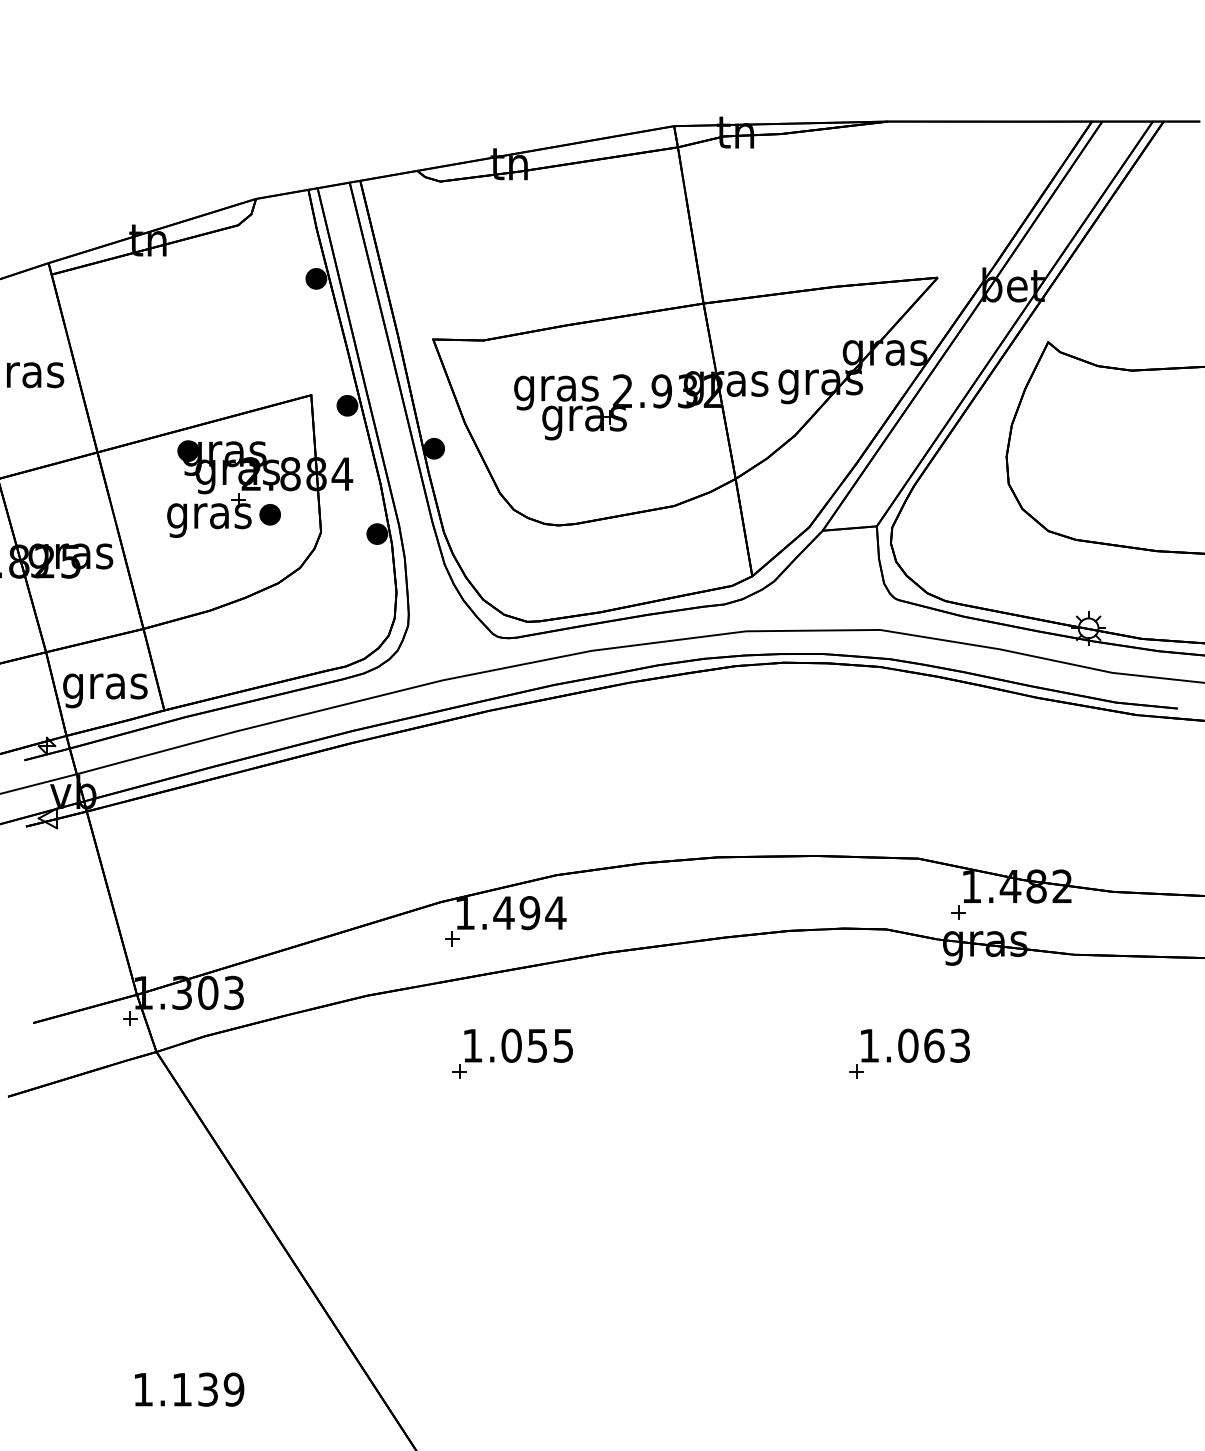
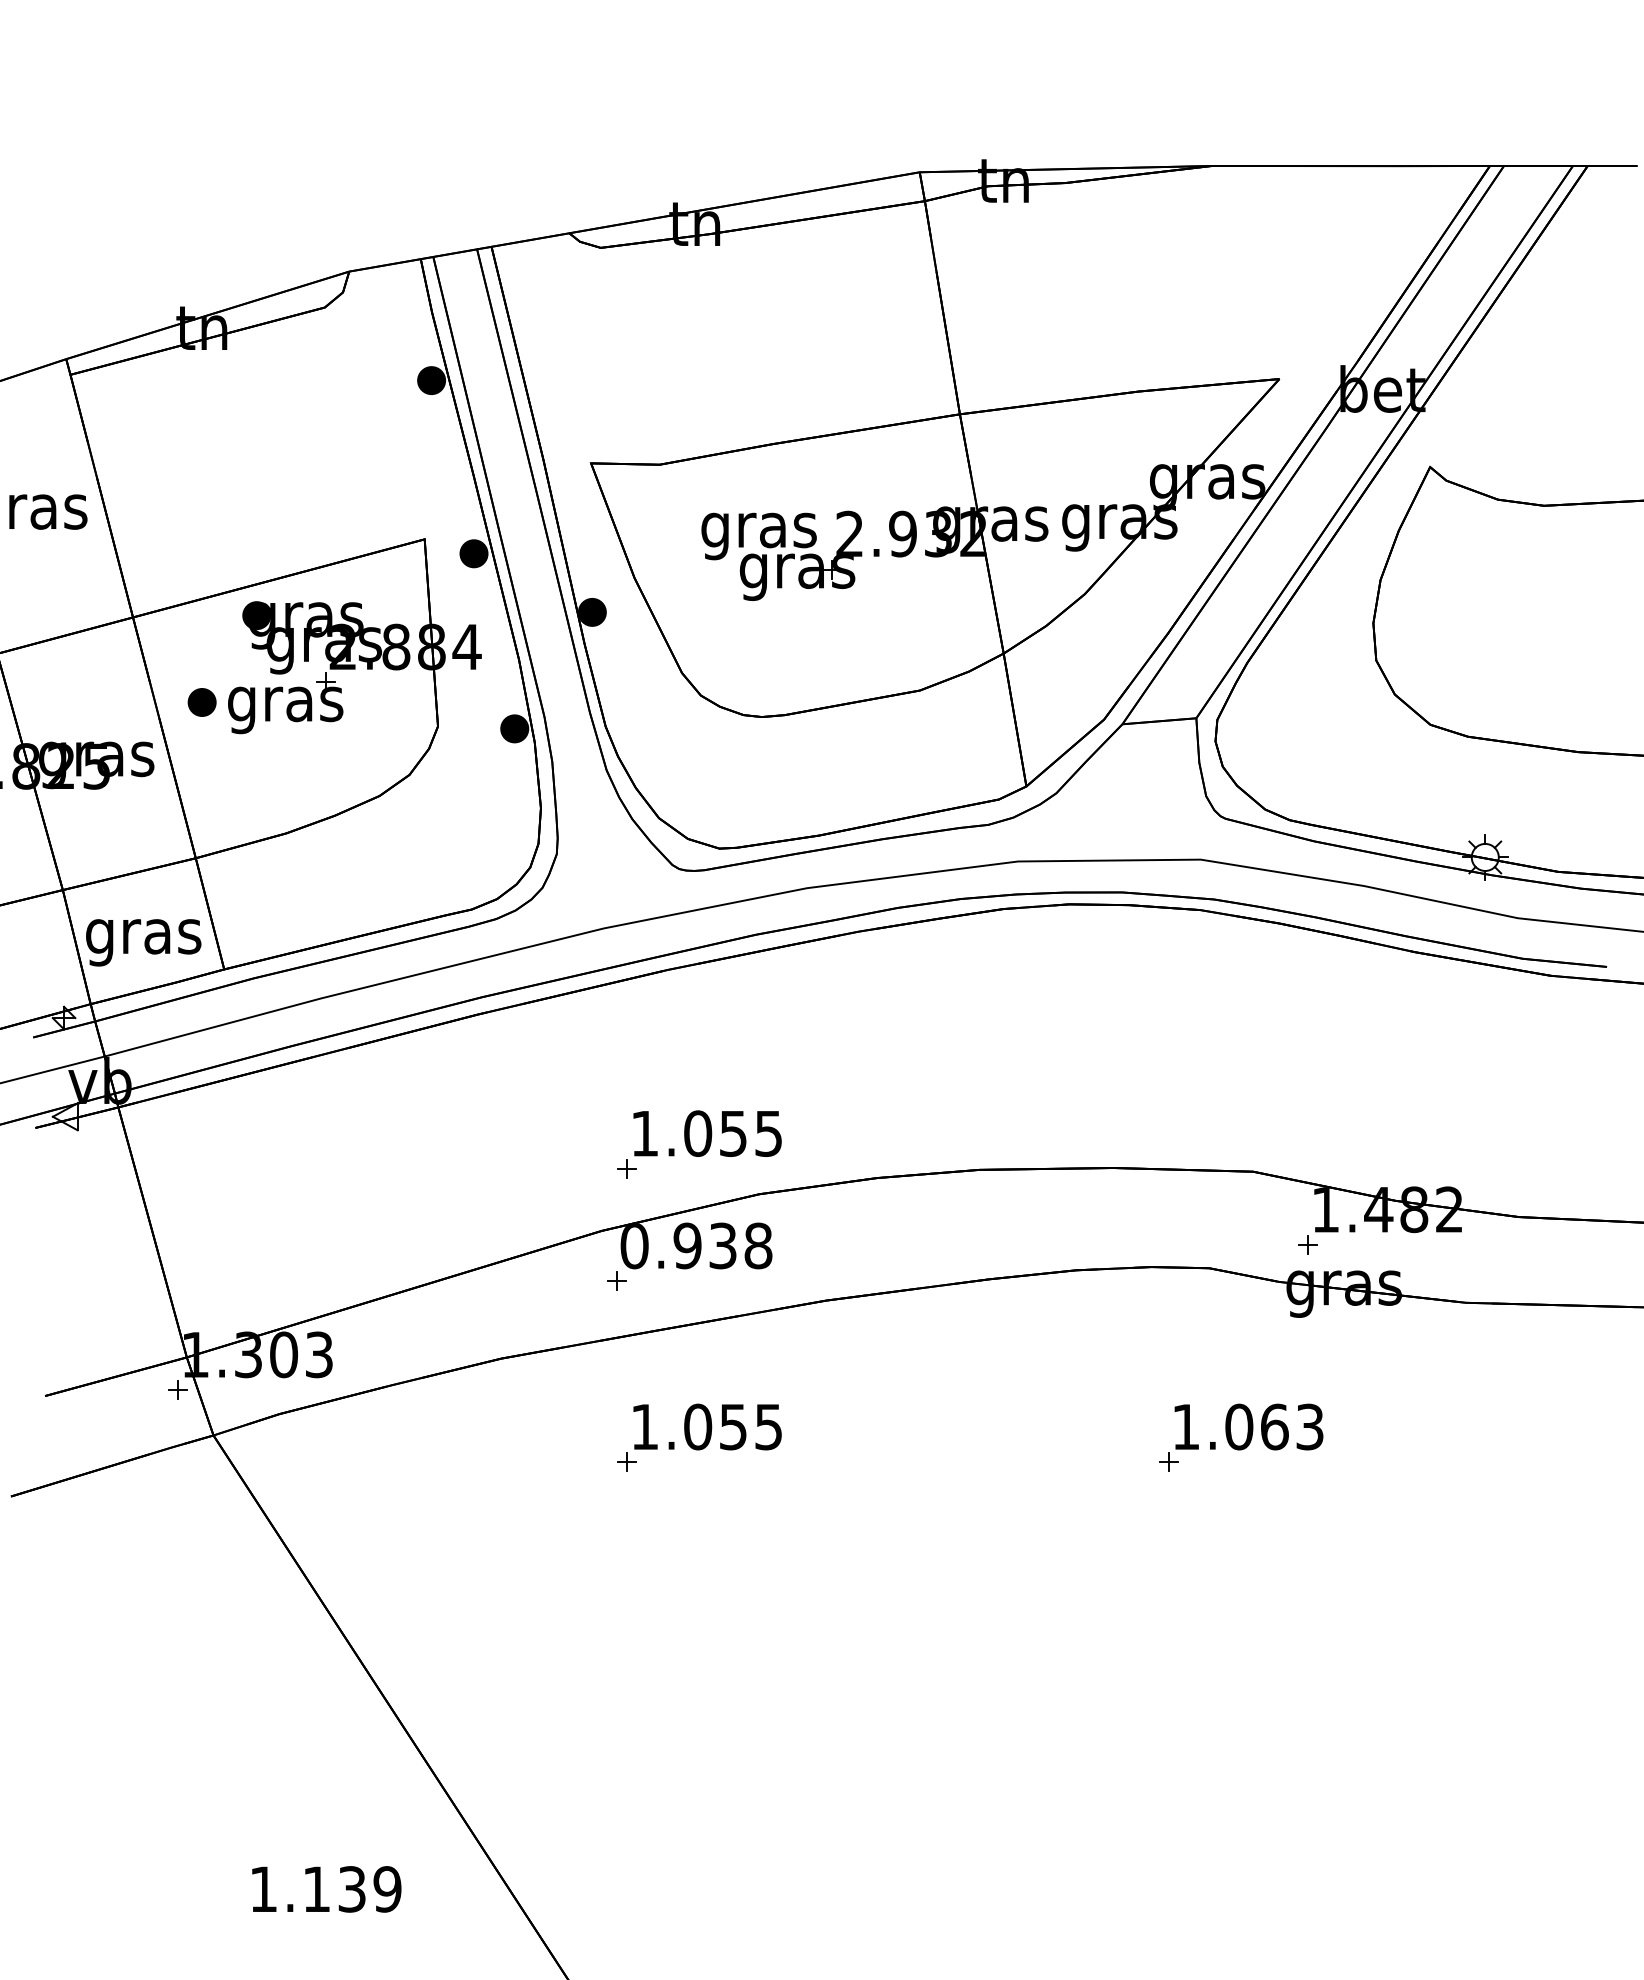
part: (269, 514) -> (201, 702), moved
part: (512, 838) -> (699, 1144), added
text: (510, 913) -> (696, 1246), 1.494 -> 0.938
text: (189, 1389) -> (326, 1889), moved

